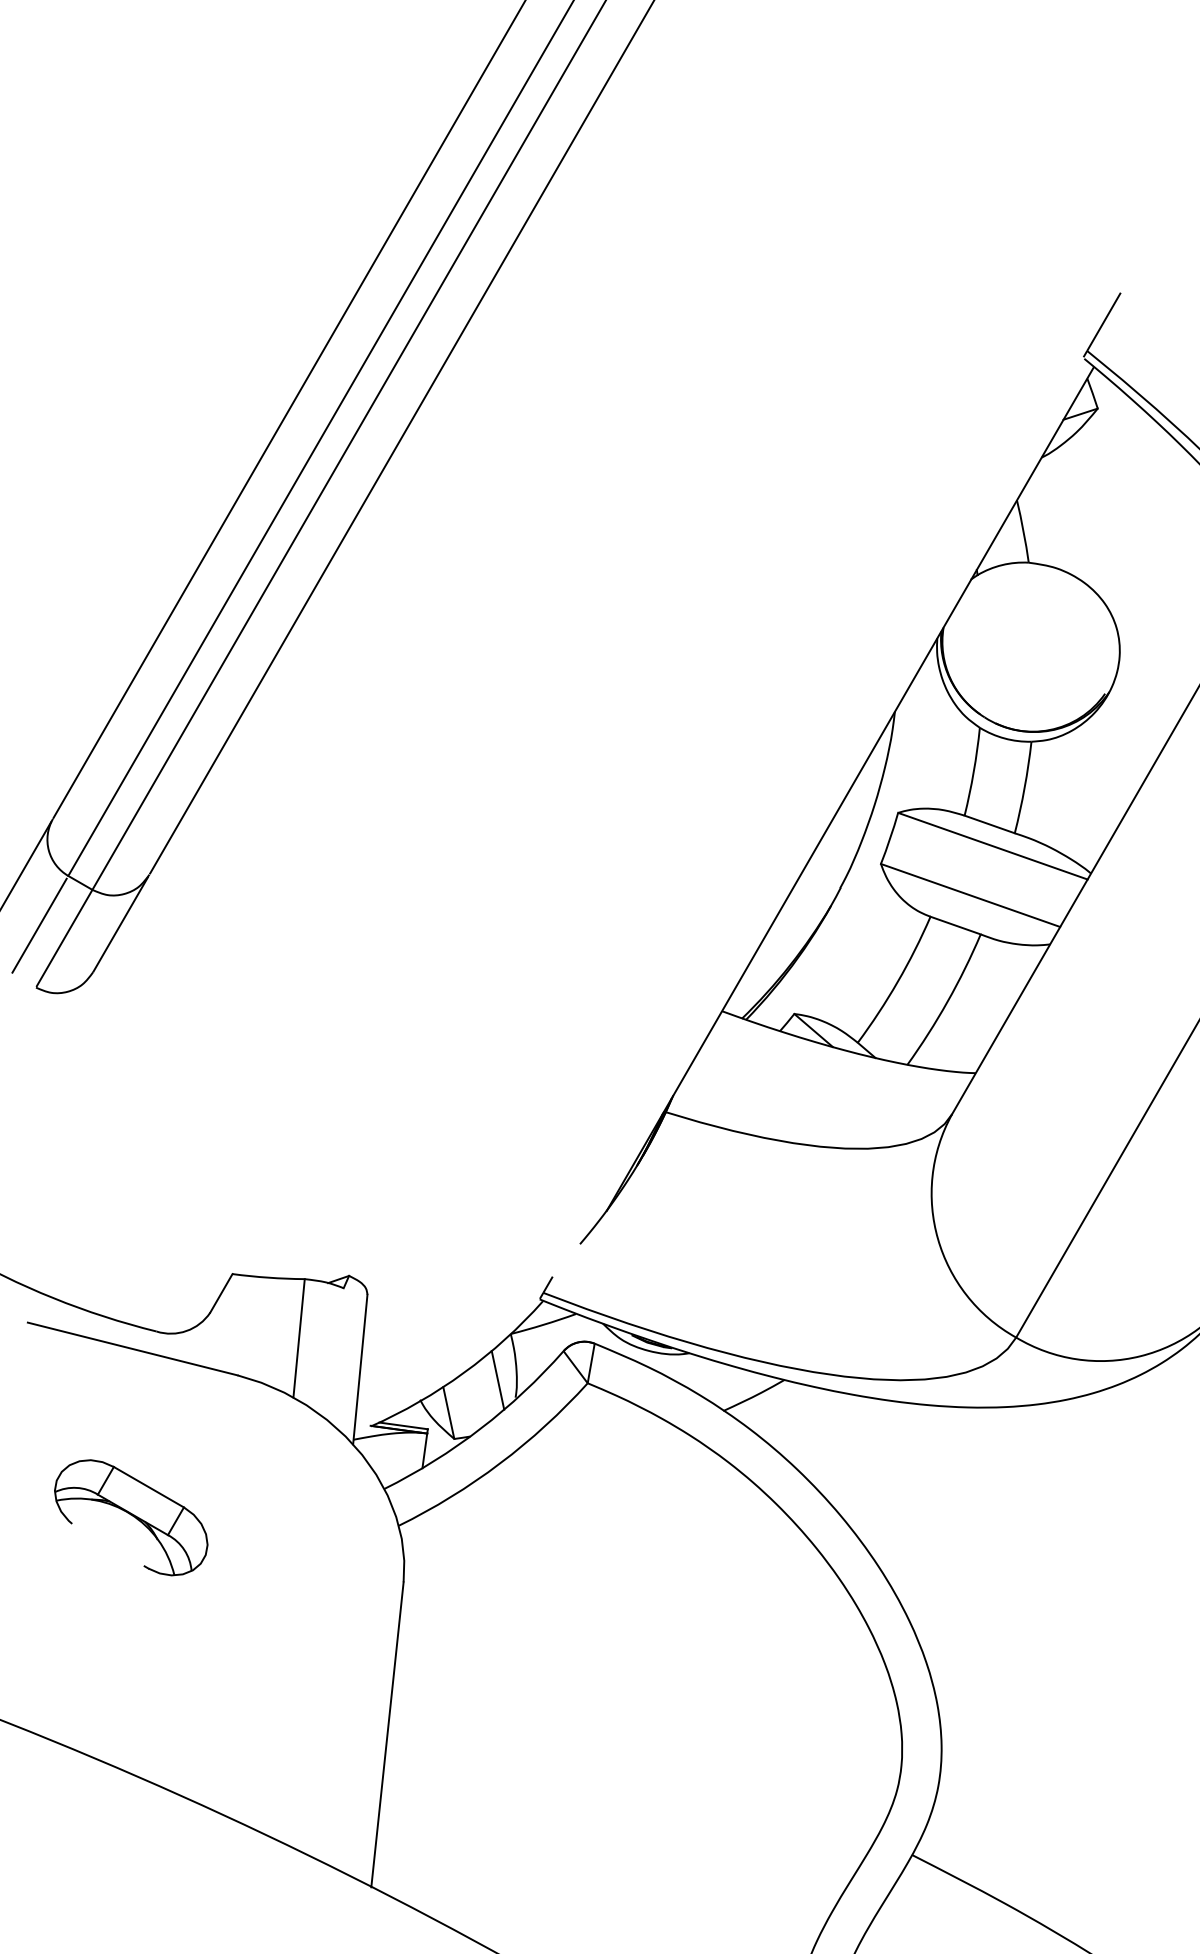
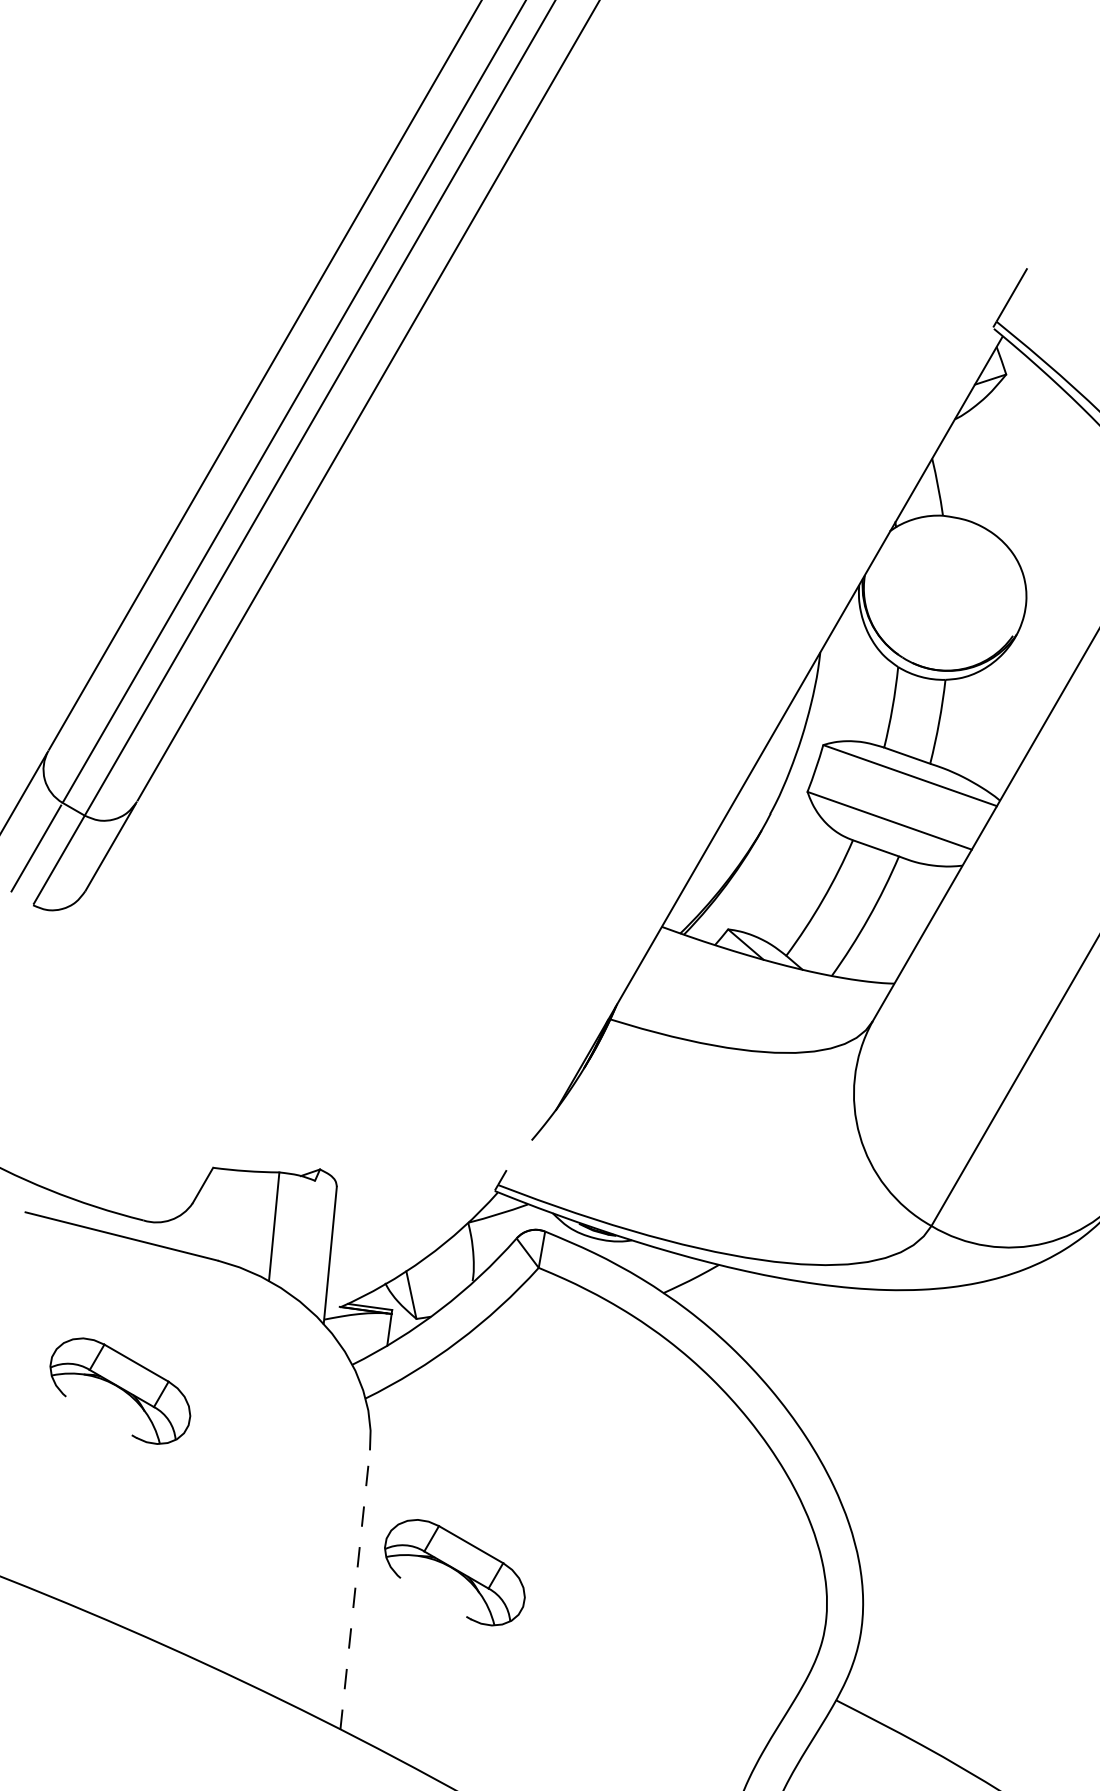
line: (497, 1380) -> (456, 1265), removed
part: (496, 1715) -> (455, 1572), added
line: (387, 1734) -> (355, 1589), solid -> dashed

